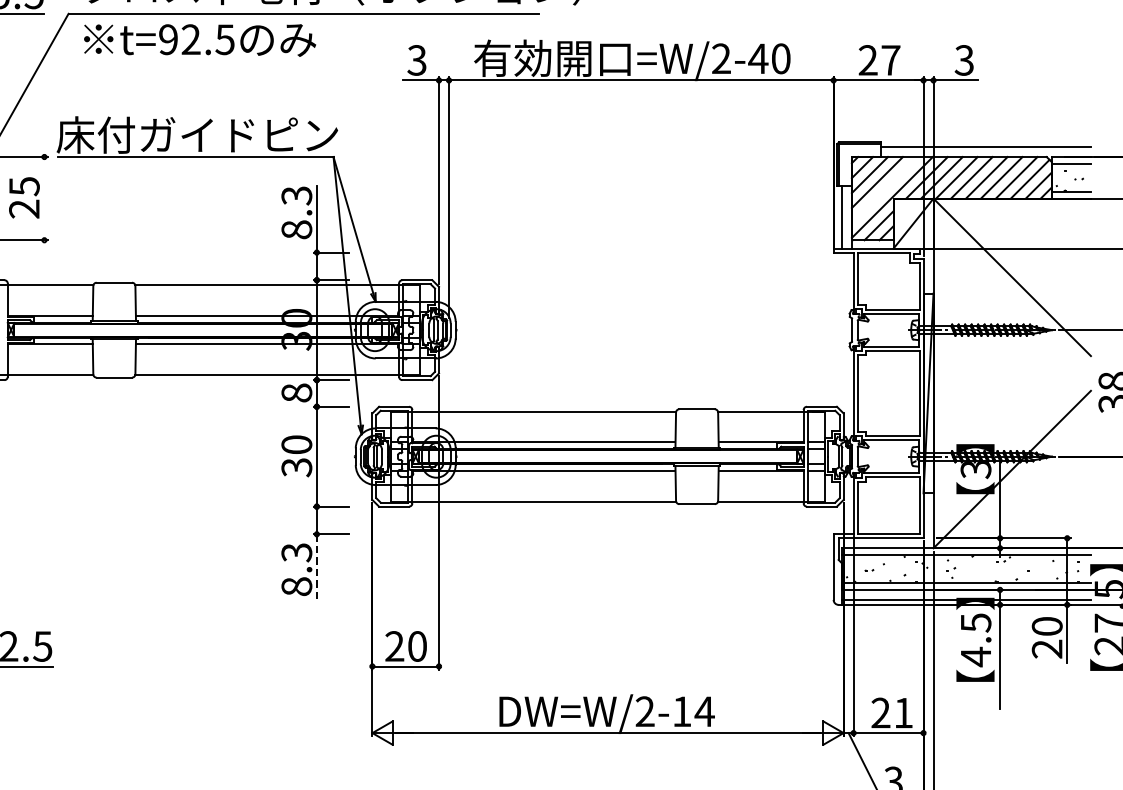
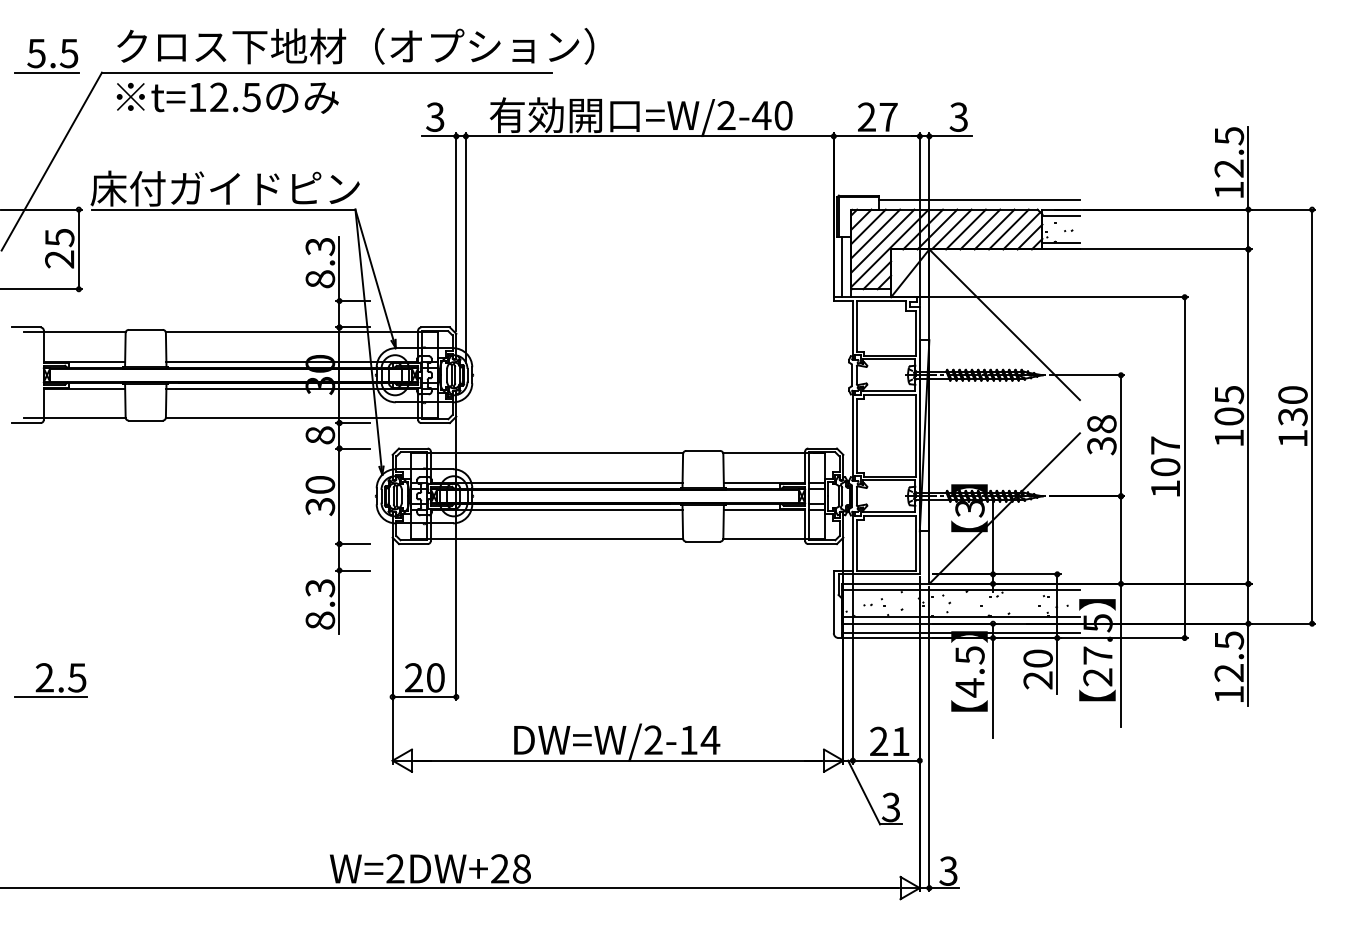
text: (168, 39) -> (197, 97), t=92.5 -> t=12.5
line: (884, 189) -> (882, 240), added
line: (44, 198) -> (78, 249), added
line: (316, 567) -> (339, 602), dashed -> solid

